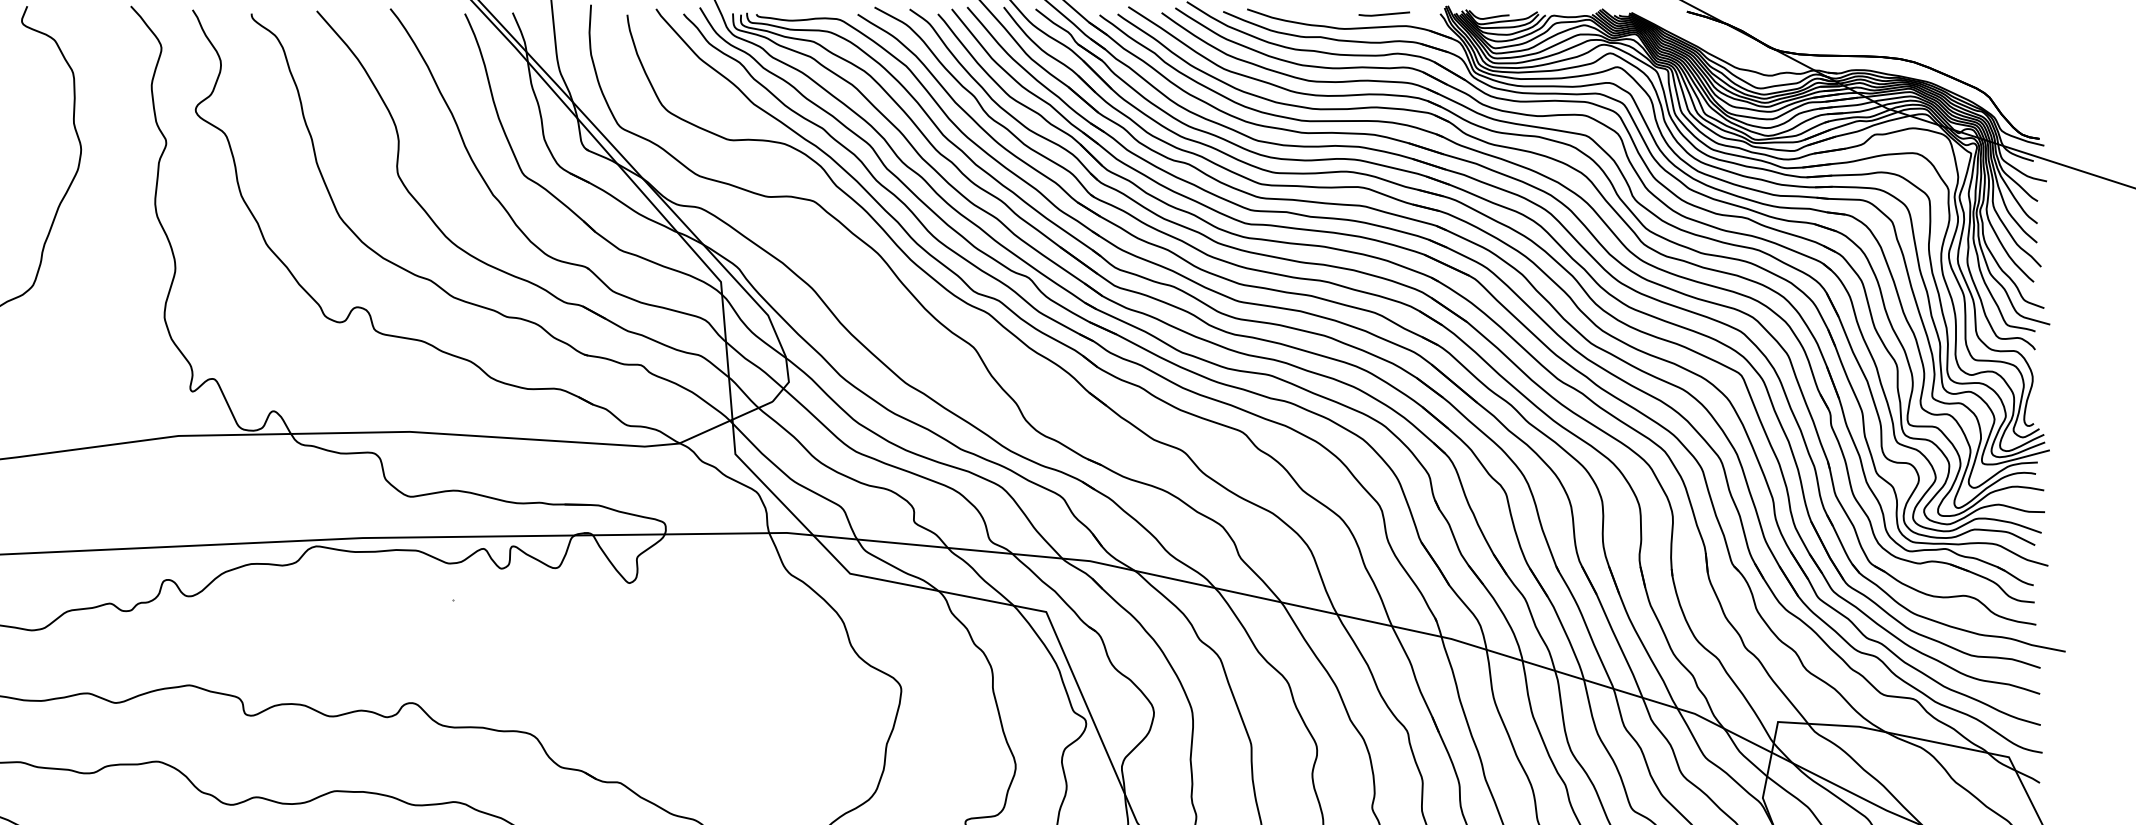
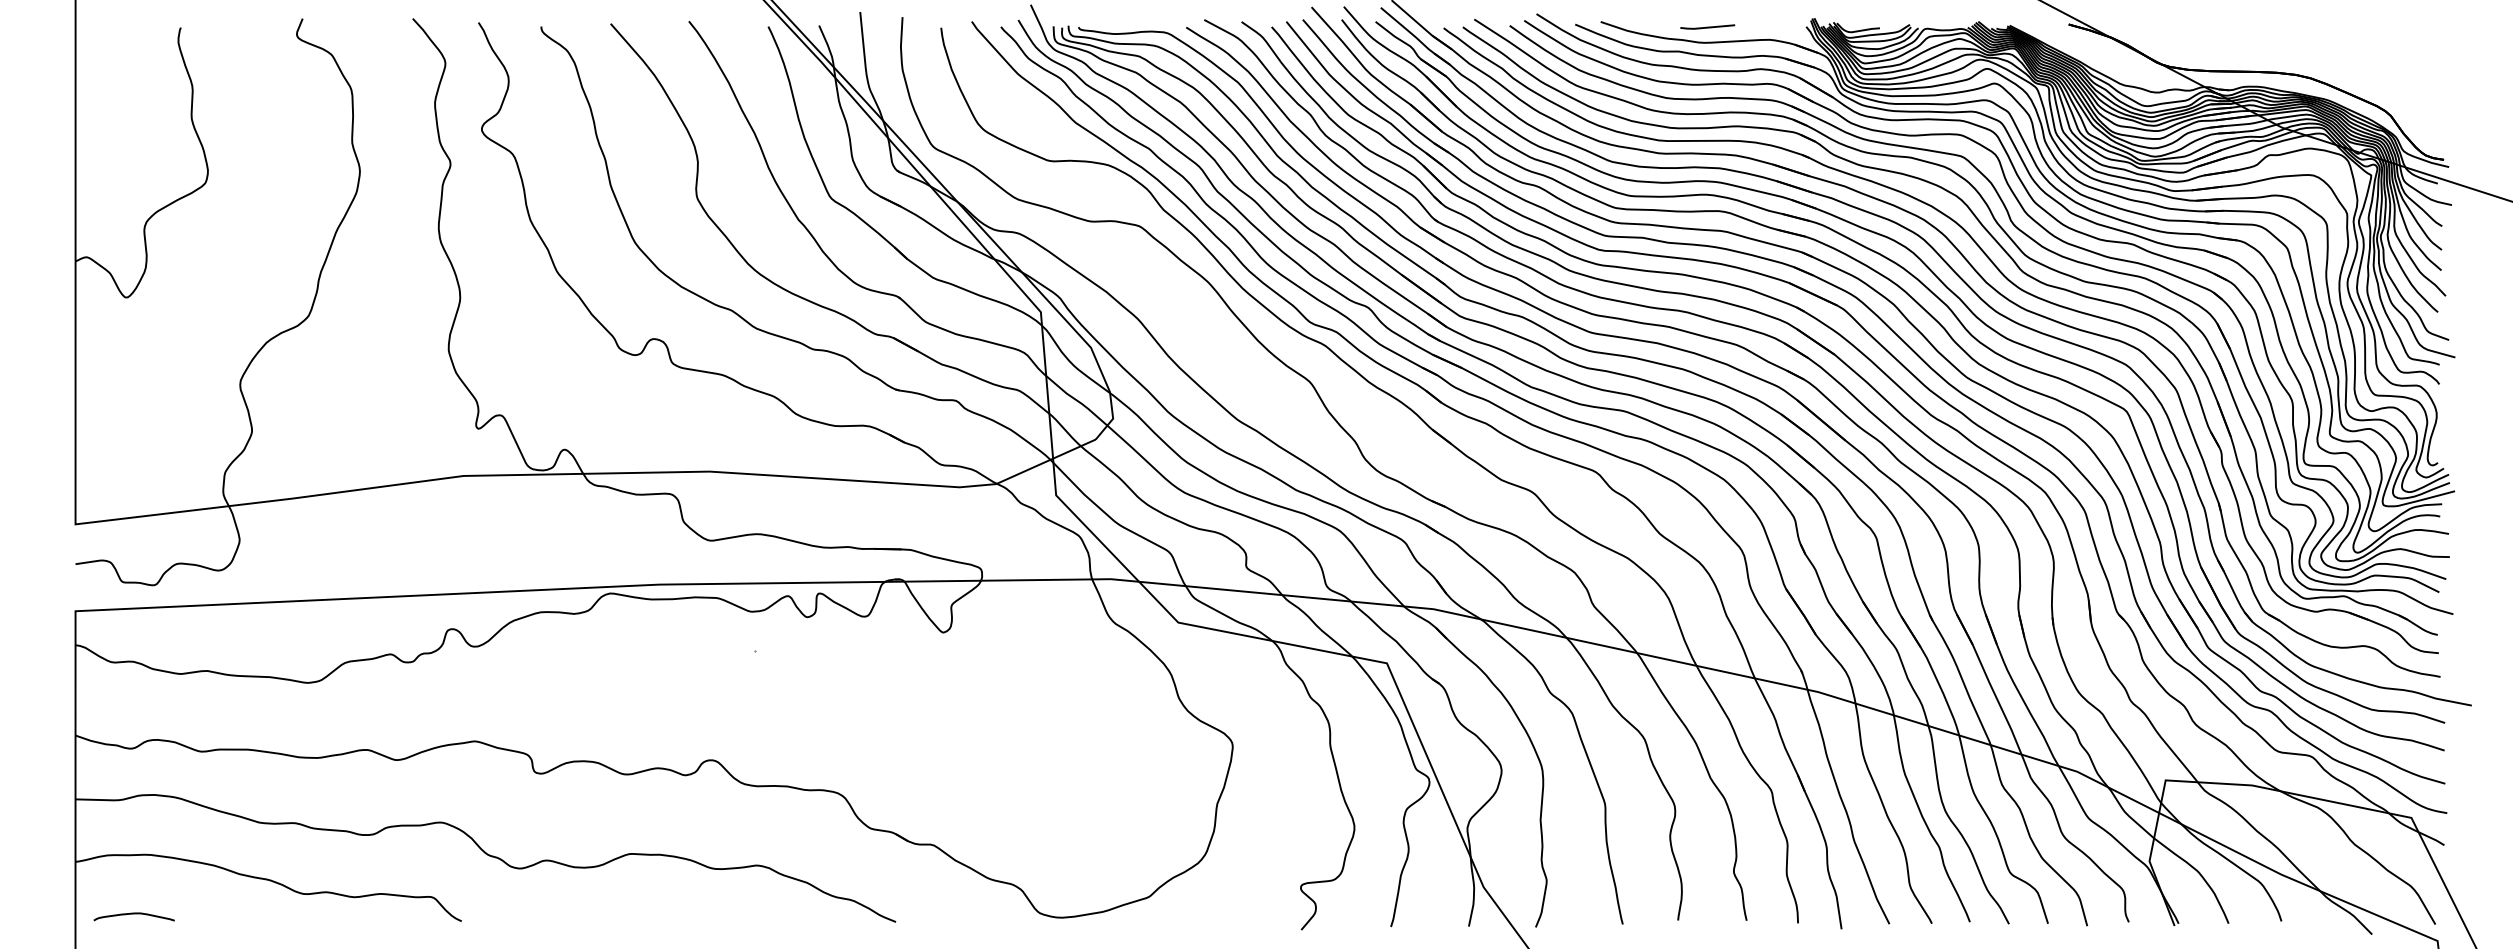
line: (1384, 13) -> (1707, 26), moved

